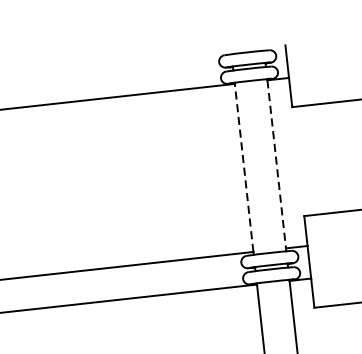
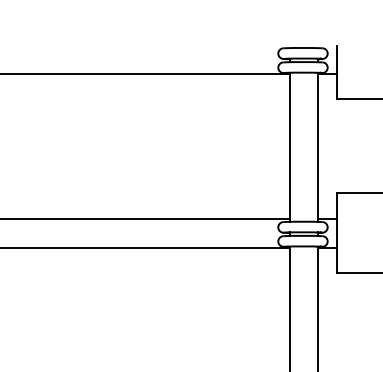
line: (276, 164) -> (317, 146), dashed -> solid
line: (243, 167) -> (289, 146), dashed -> solid

